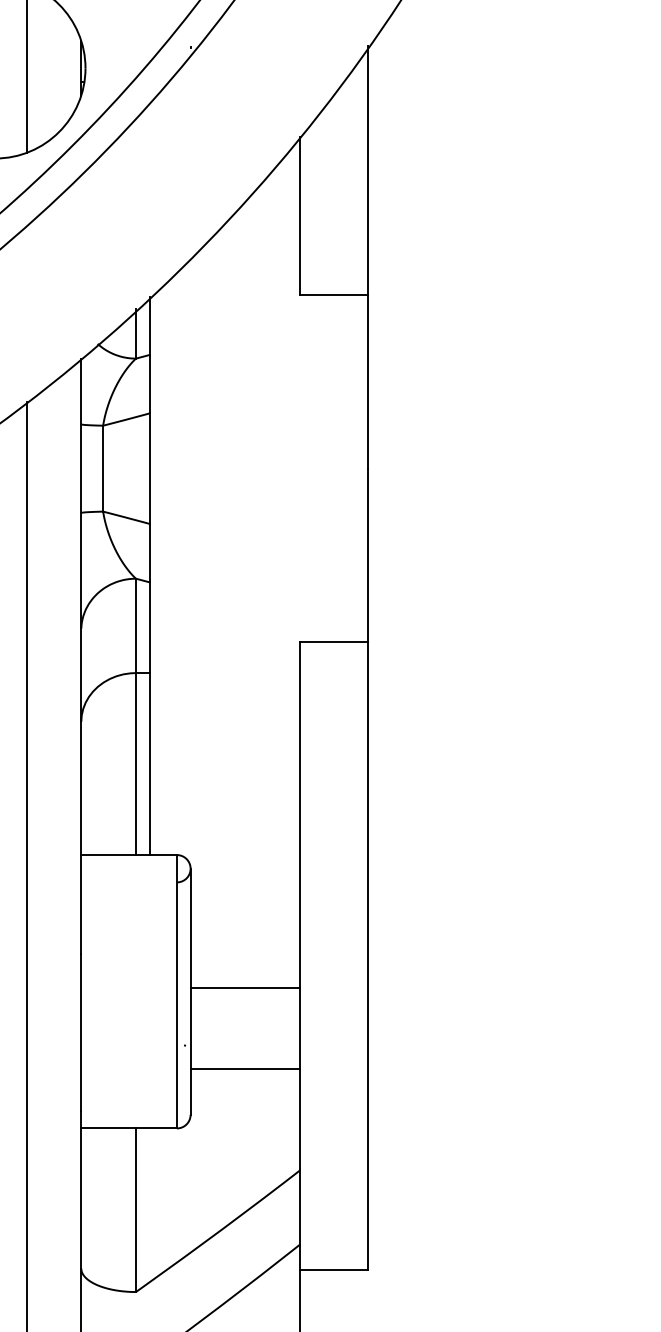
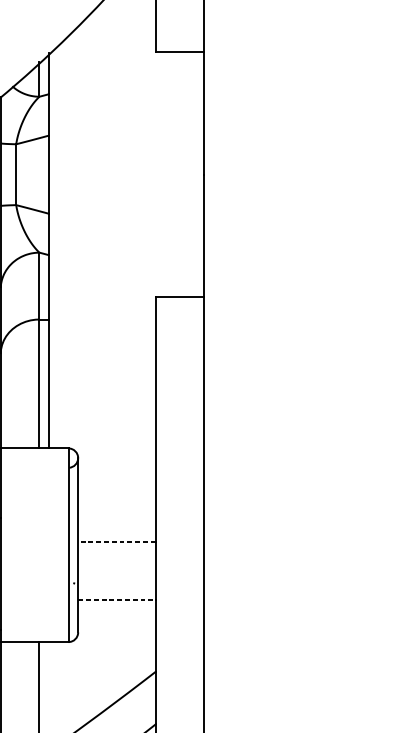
line: (245, 987) -> (117, 542), solid -> dashed
line: (245, 1069) -> (117, 600), solid -> dashed

